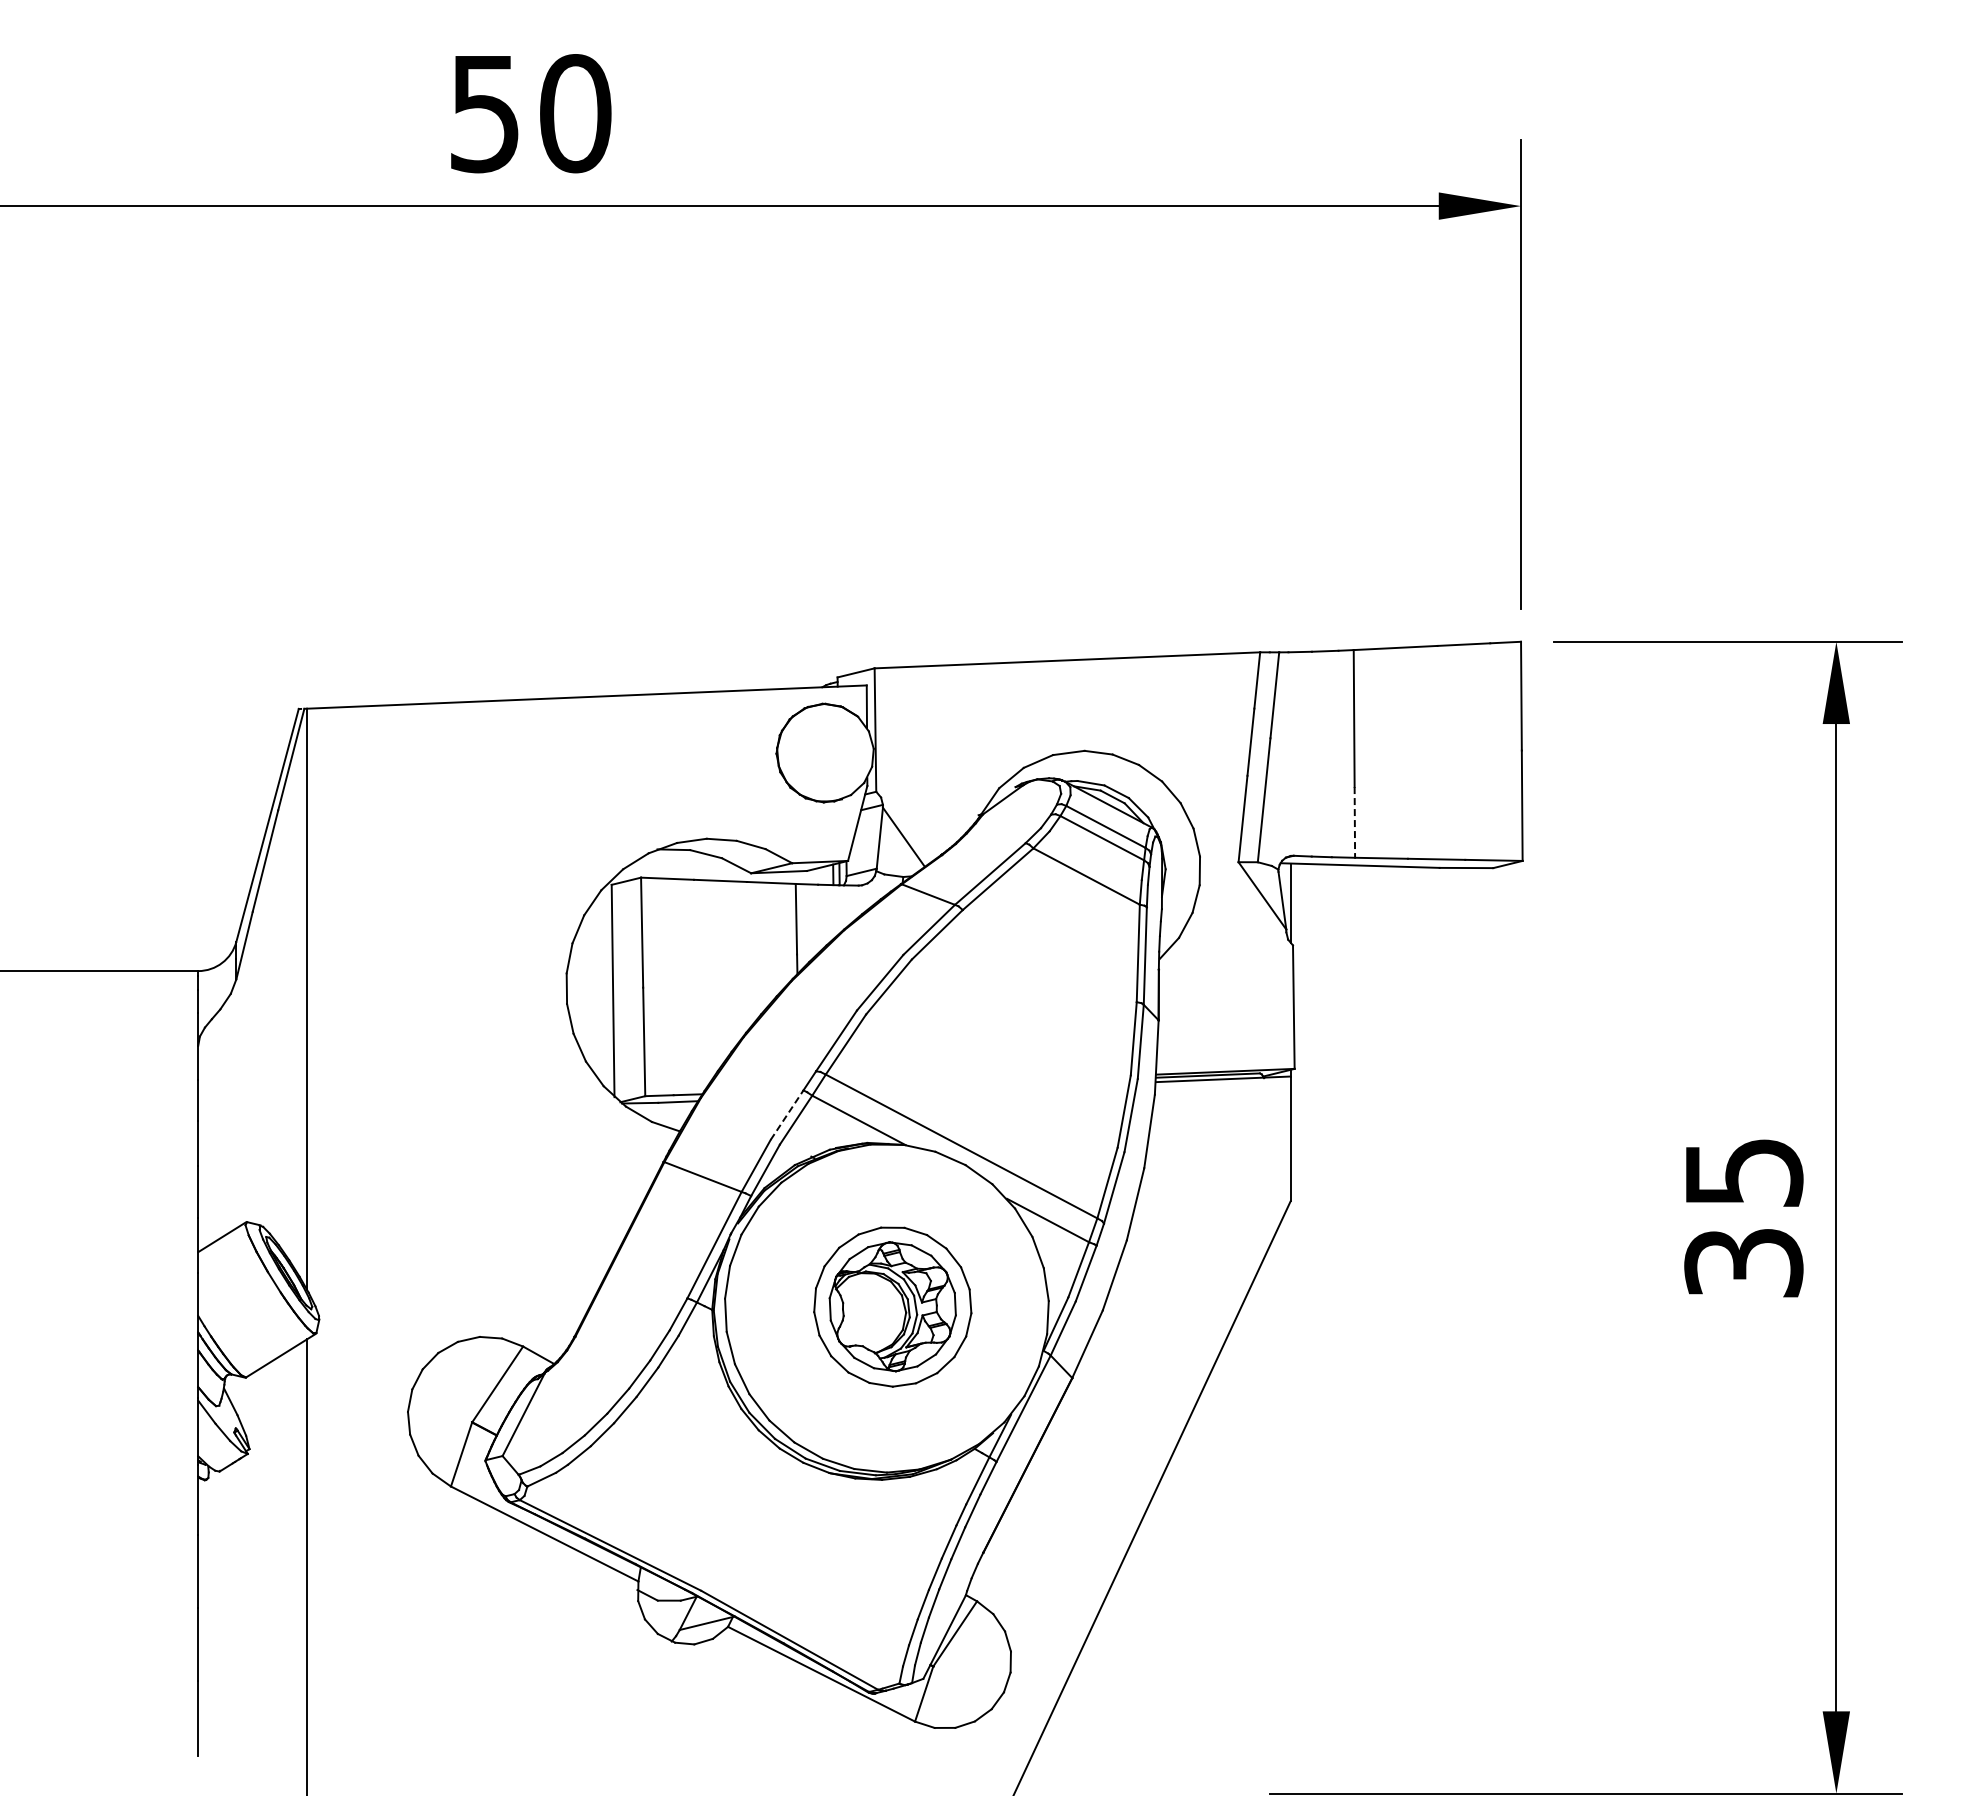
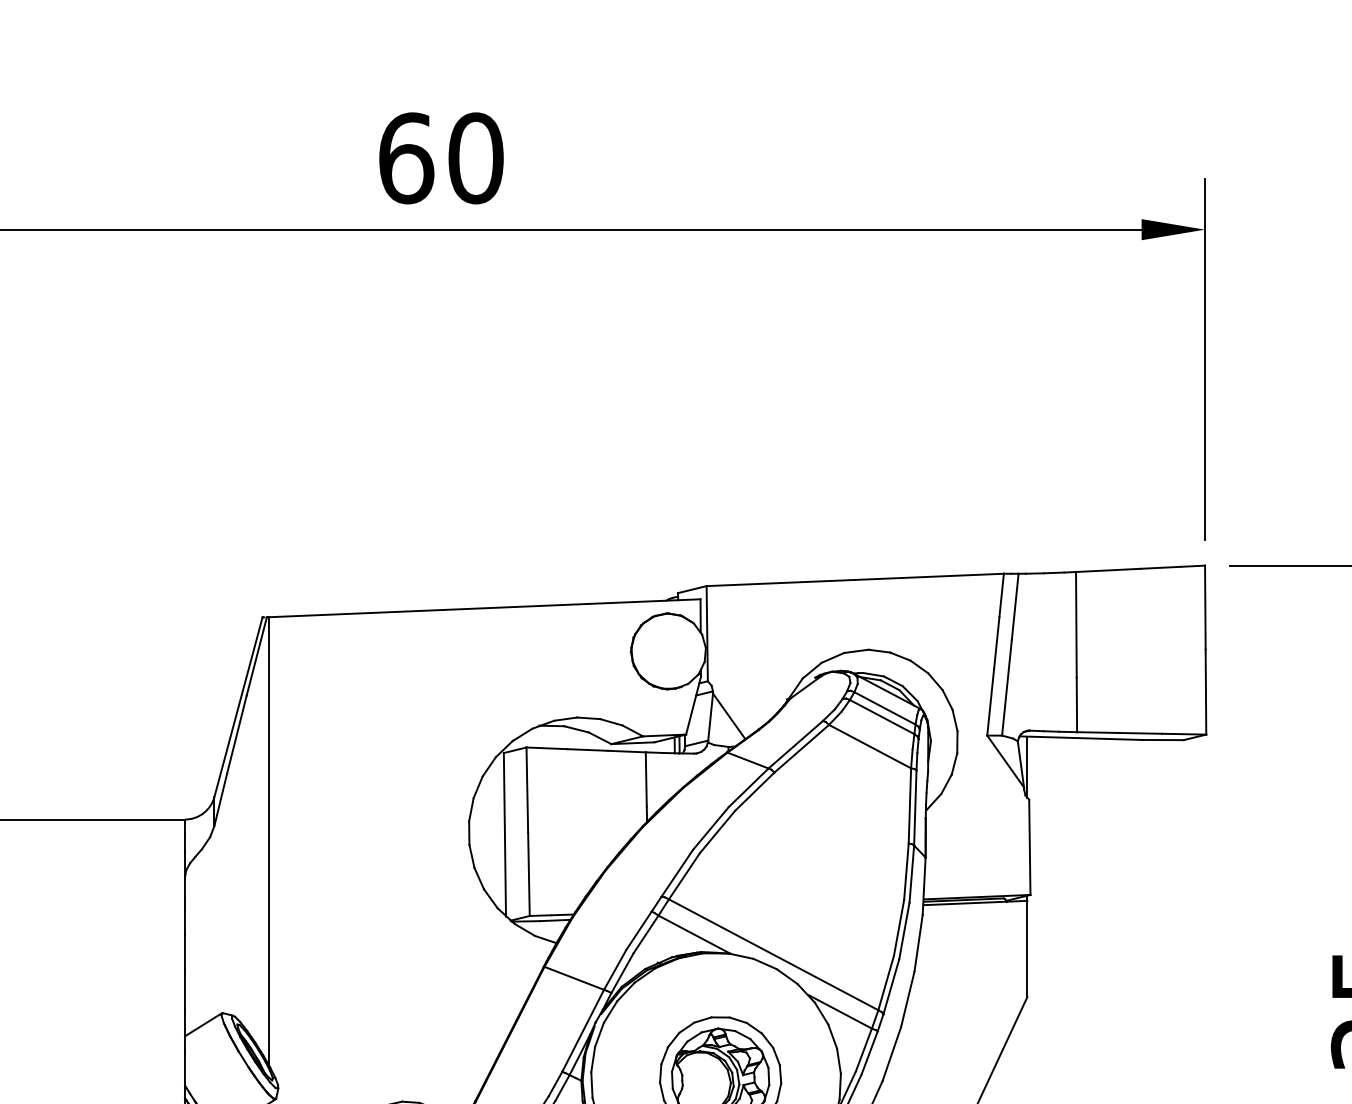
text: (485, 113) -> (406, 158), 50 -> 60
line: (1354, 822) -> (1076, 704), dashed -> solid
line: (787, 1115) -> (639, 930), dashed -> solid

